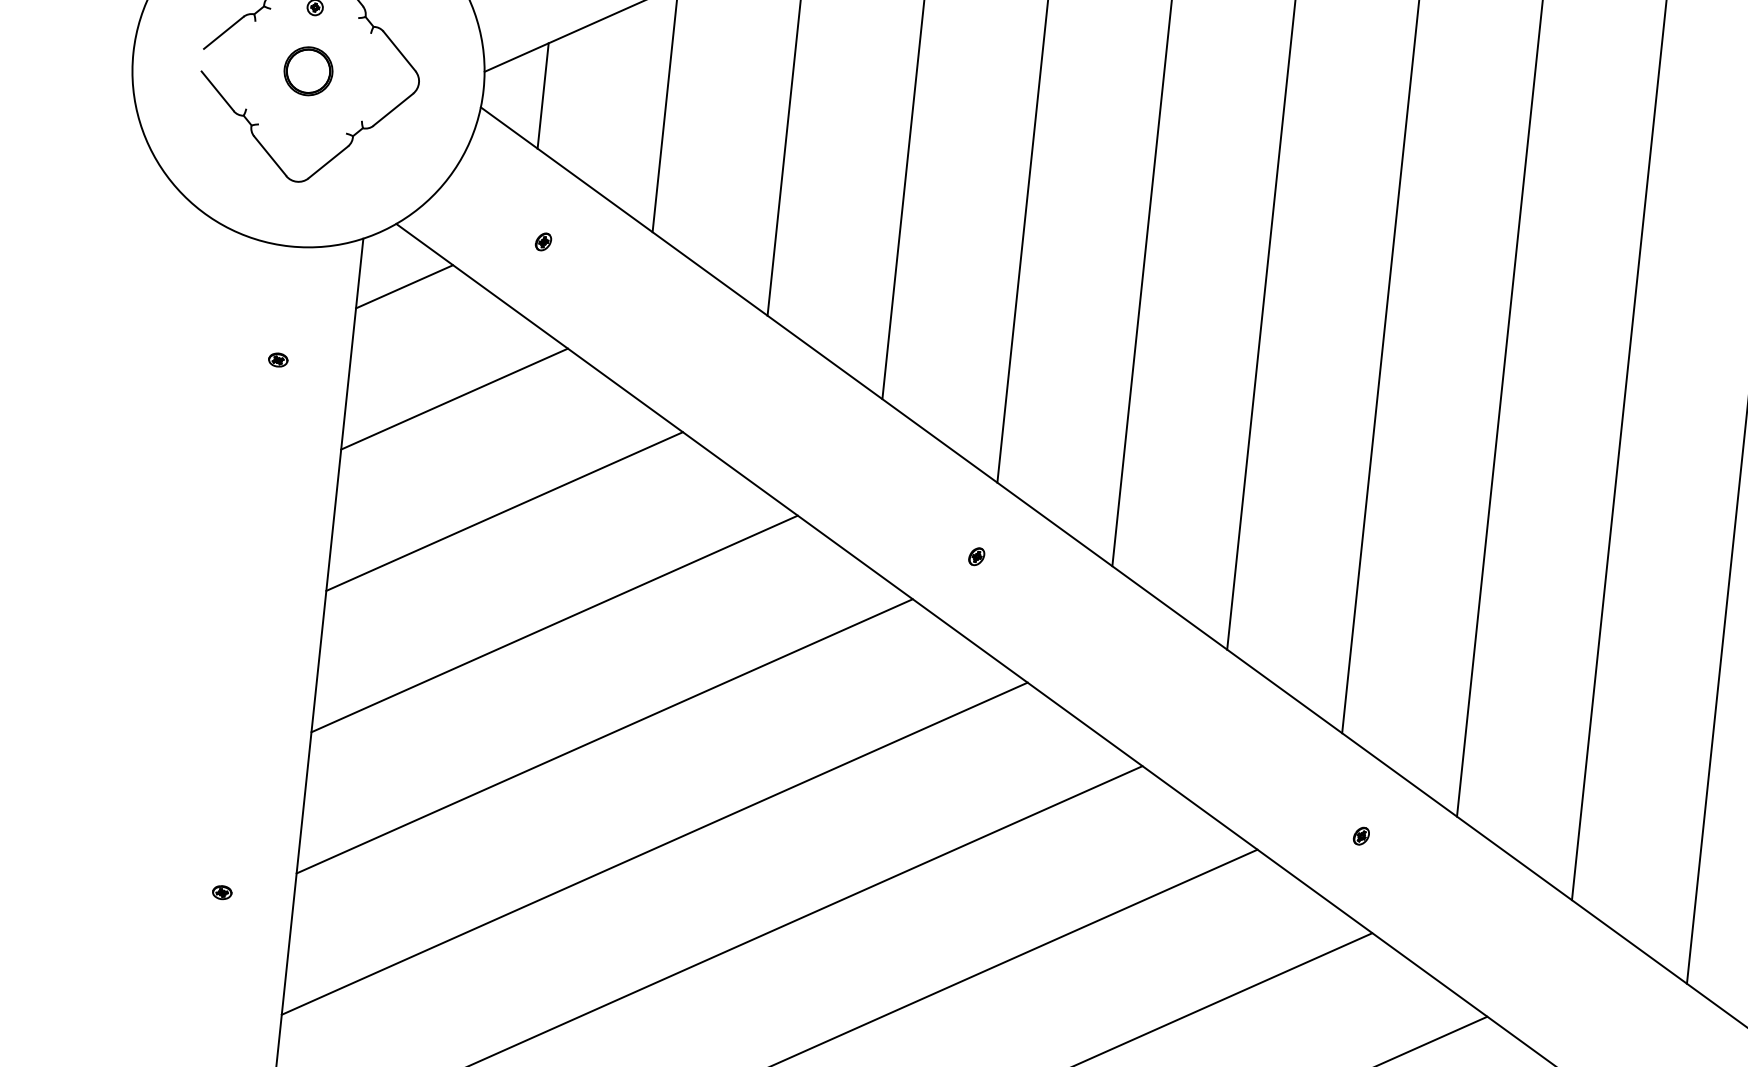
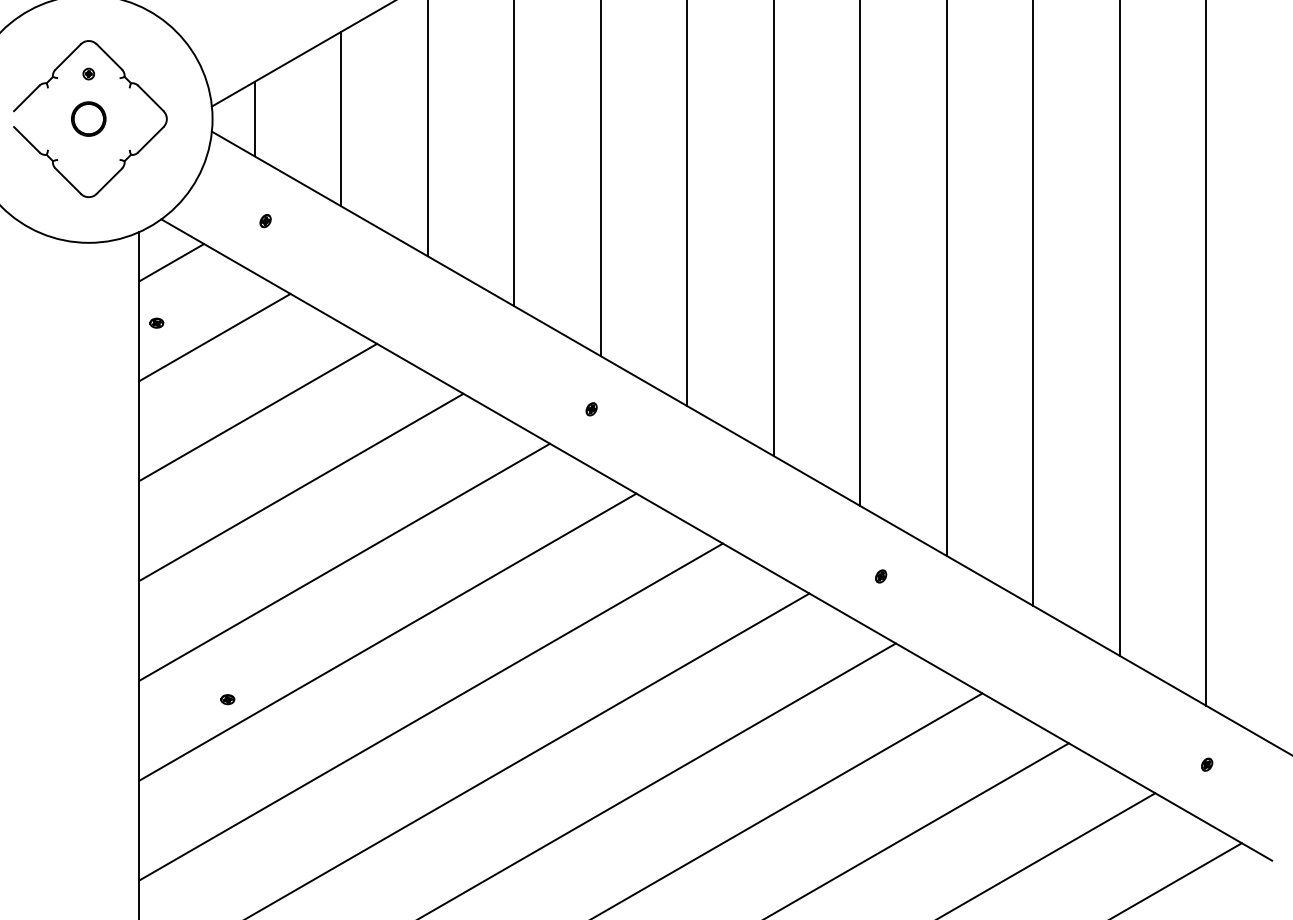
part: (277, 359) -> (156, 322), moved
part: (221, 892) -> (227, 699), moved

